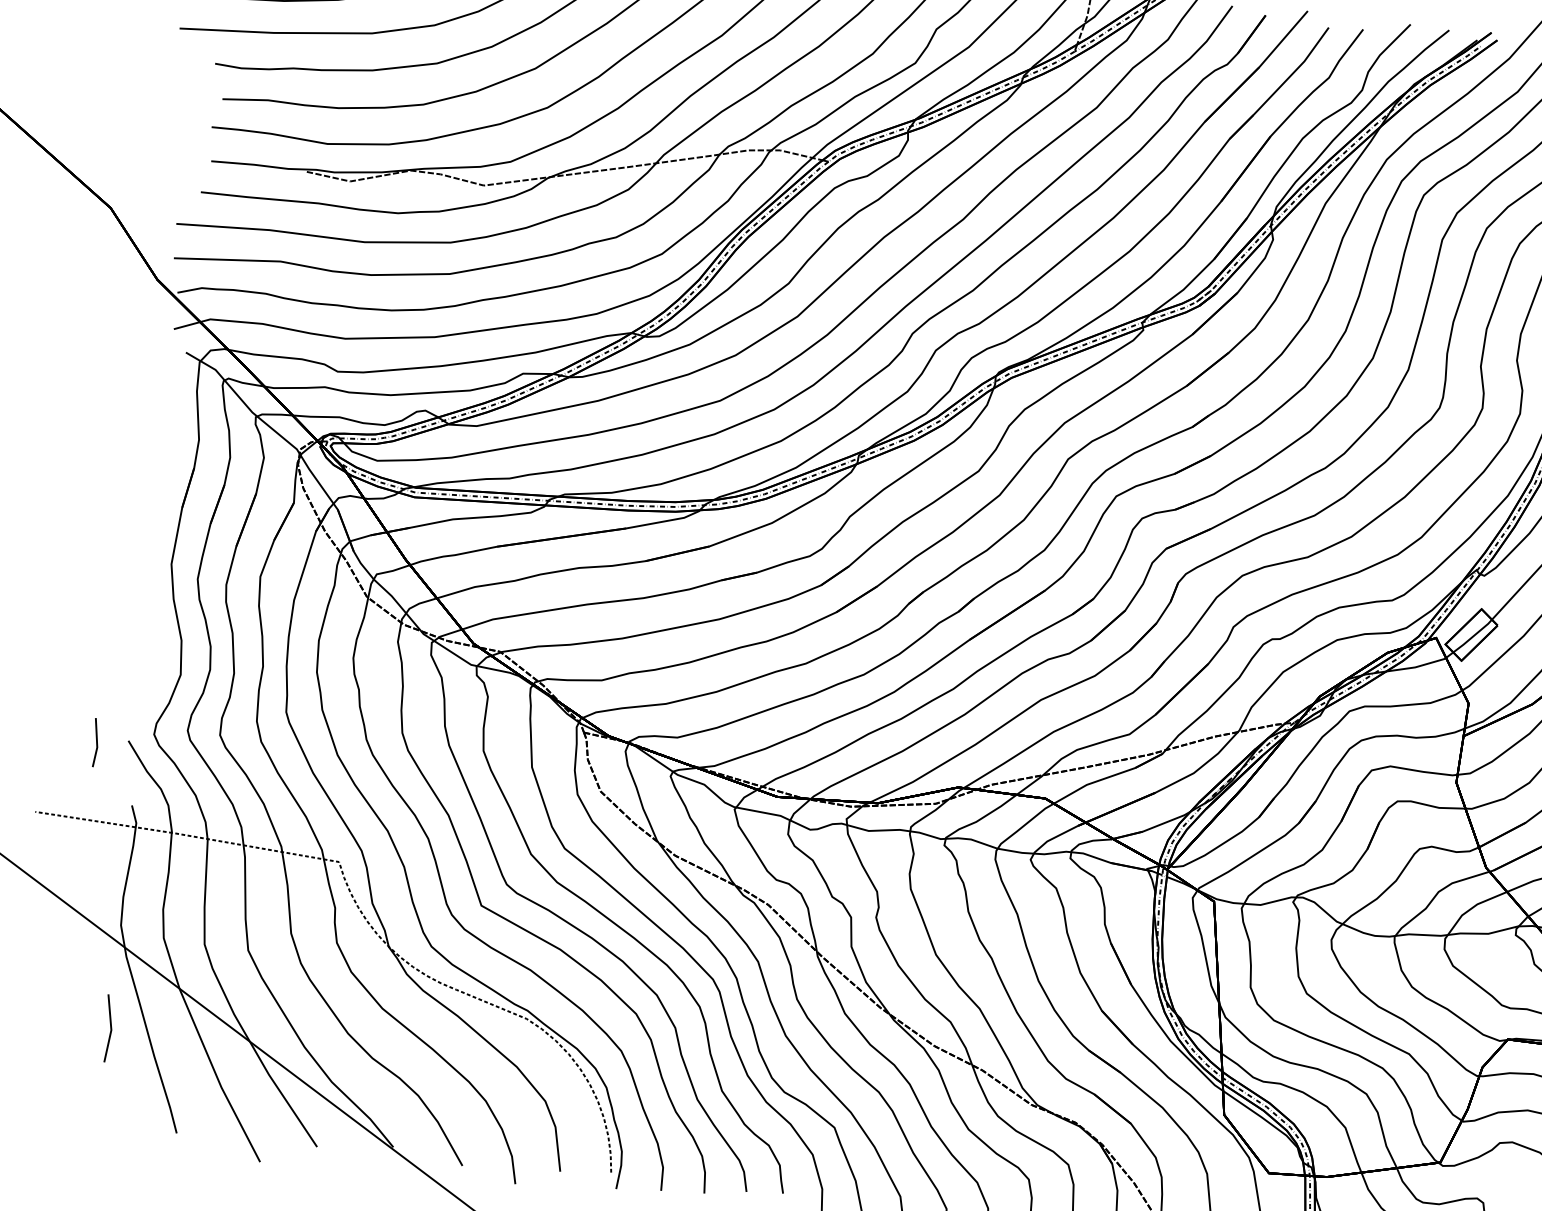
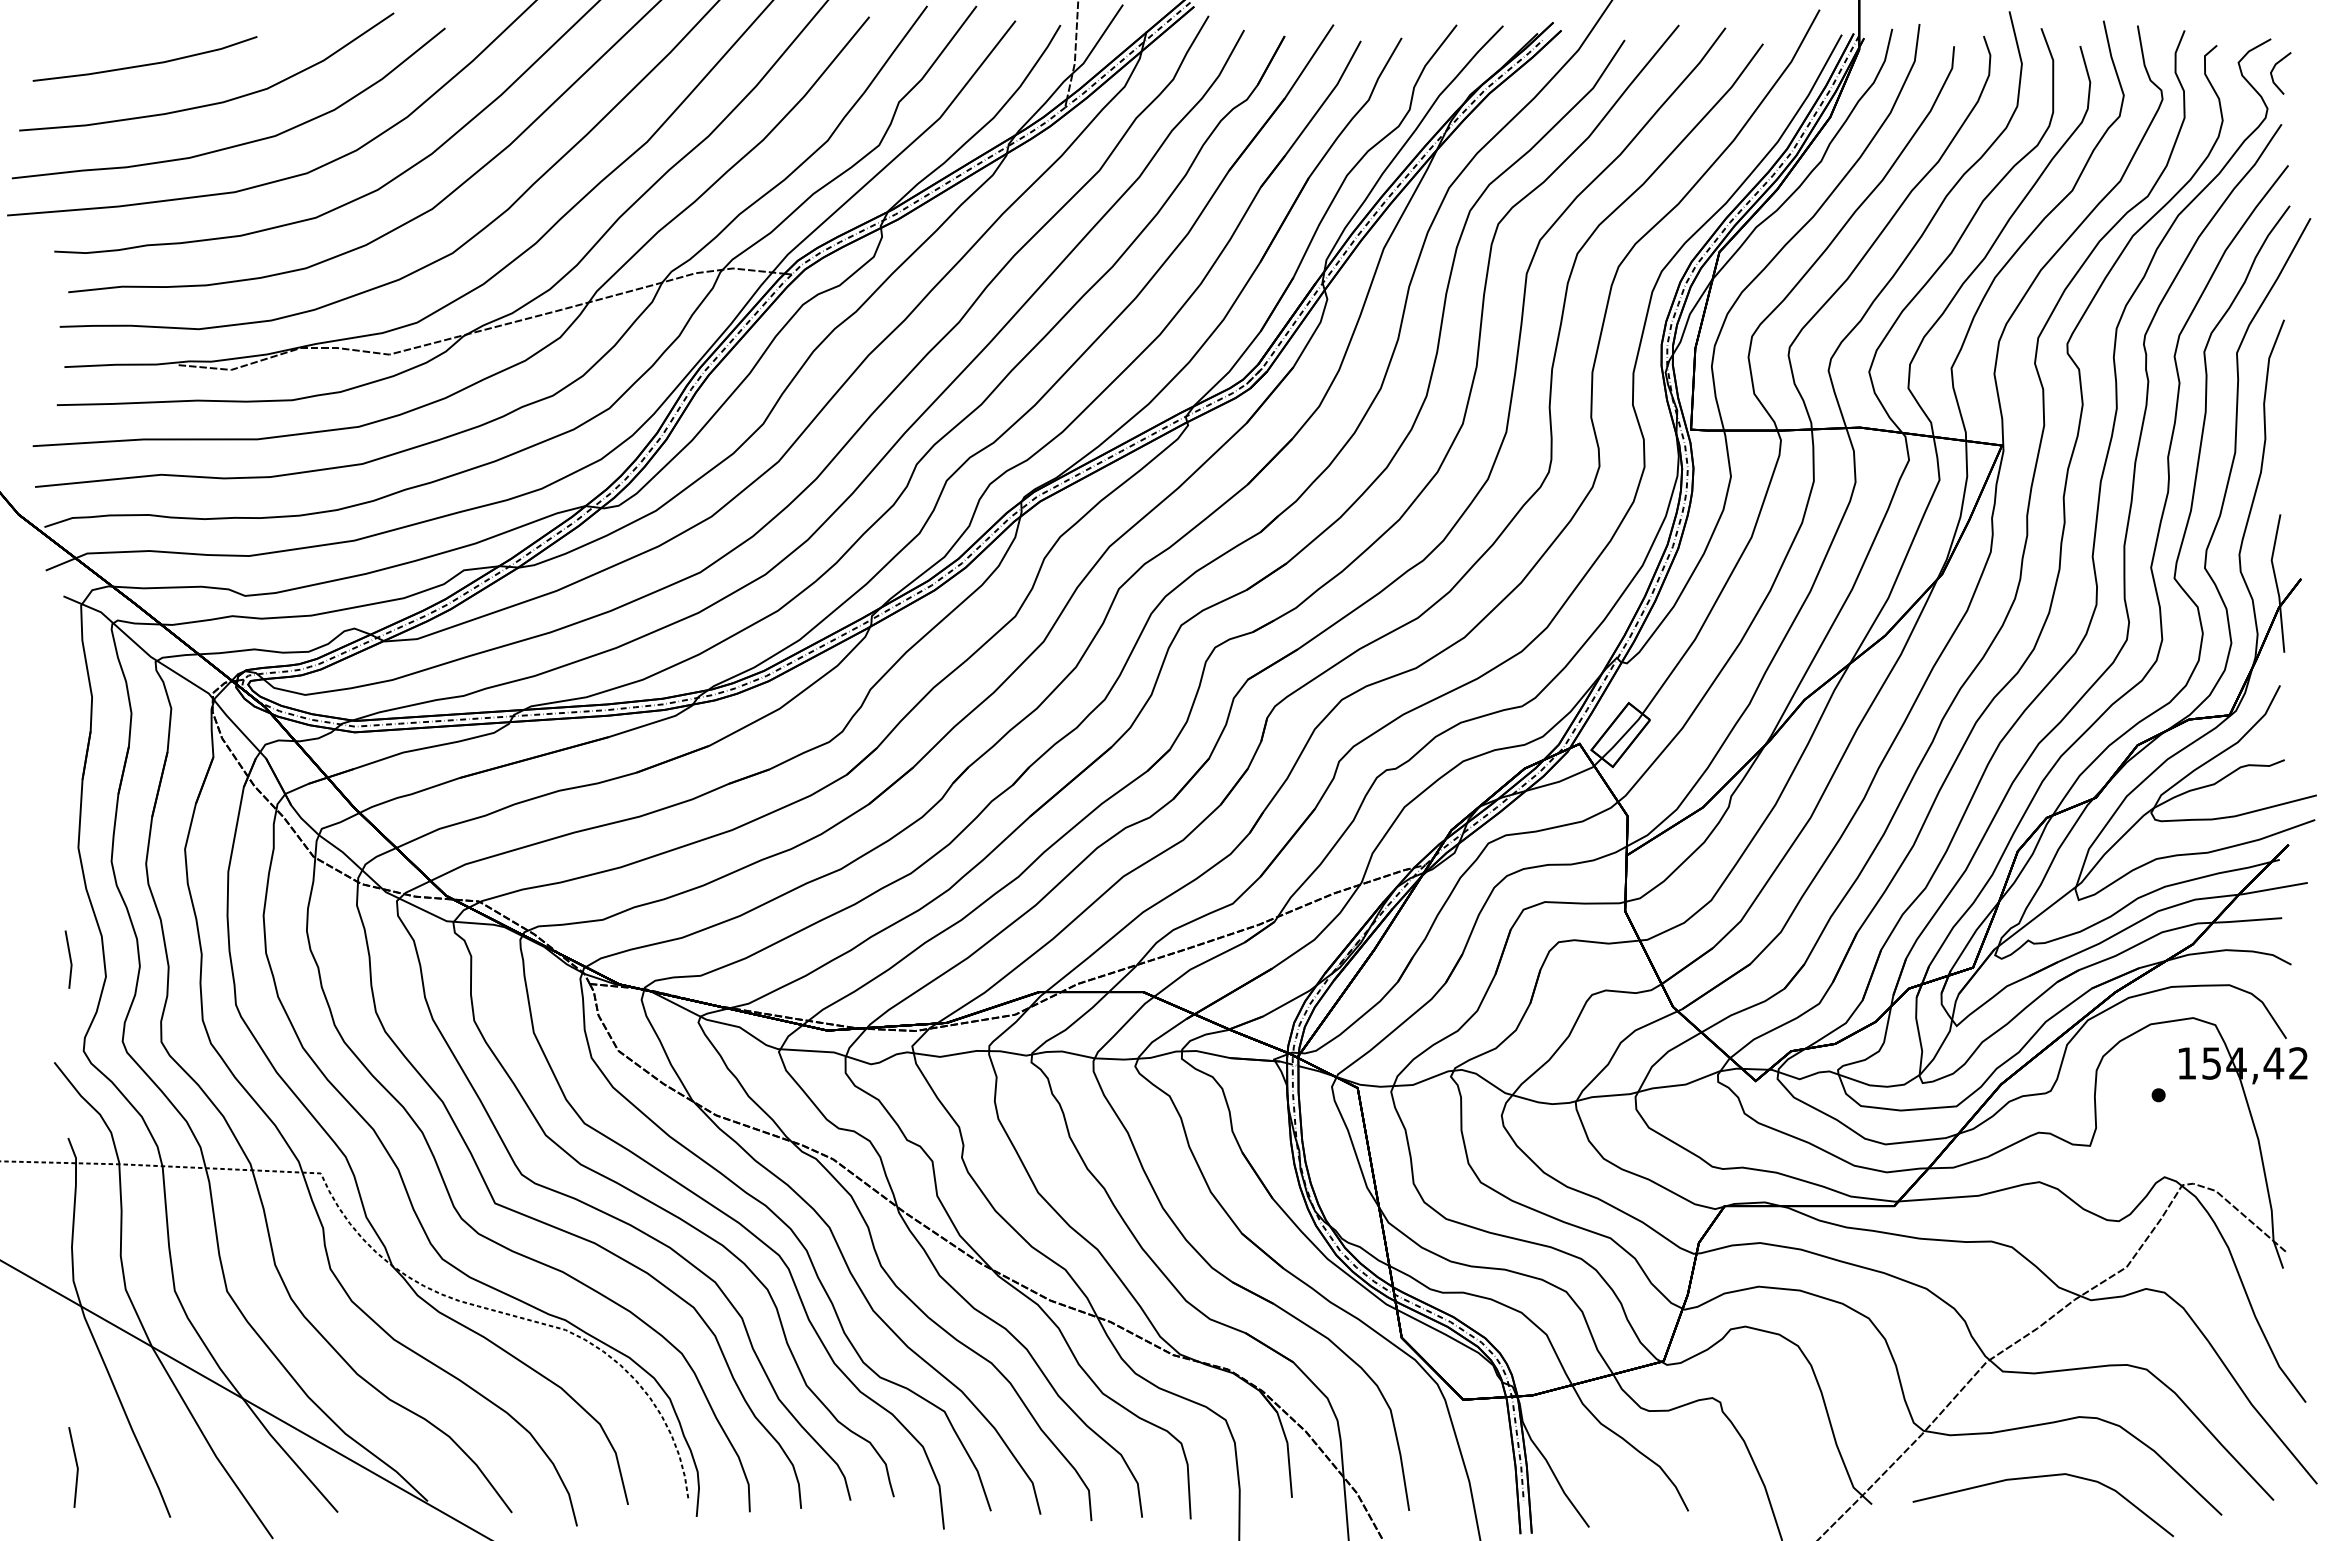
line: (96, 742) -> (69, 959), moved
line: (110, 1028) -> (76, 1467), moved

